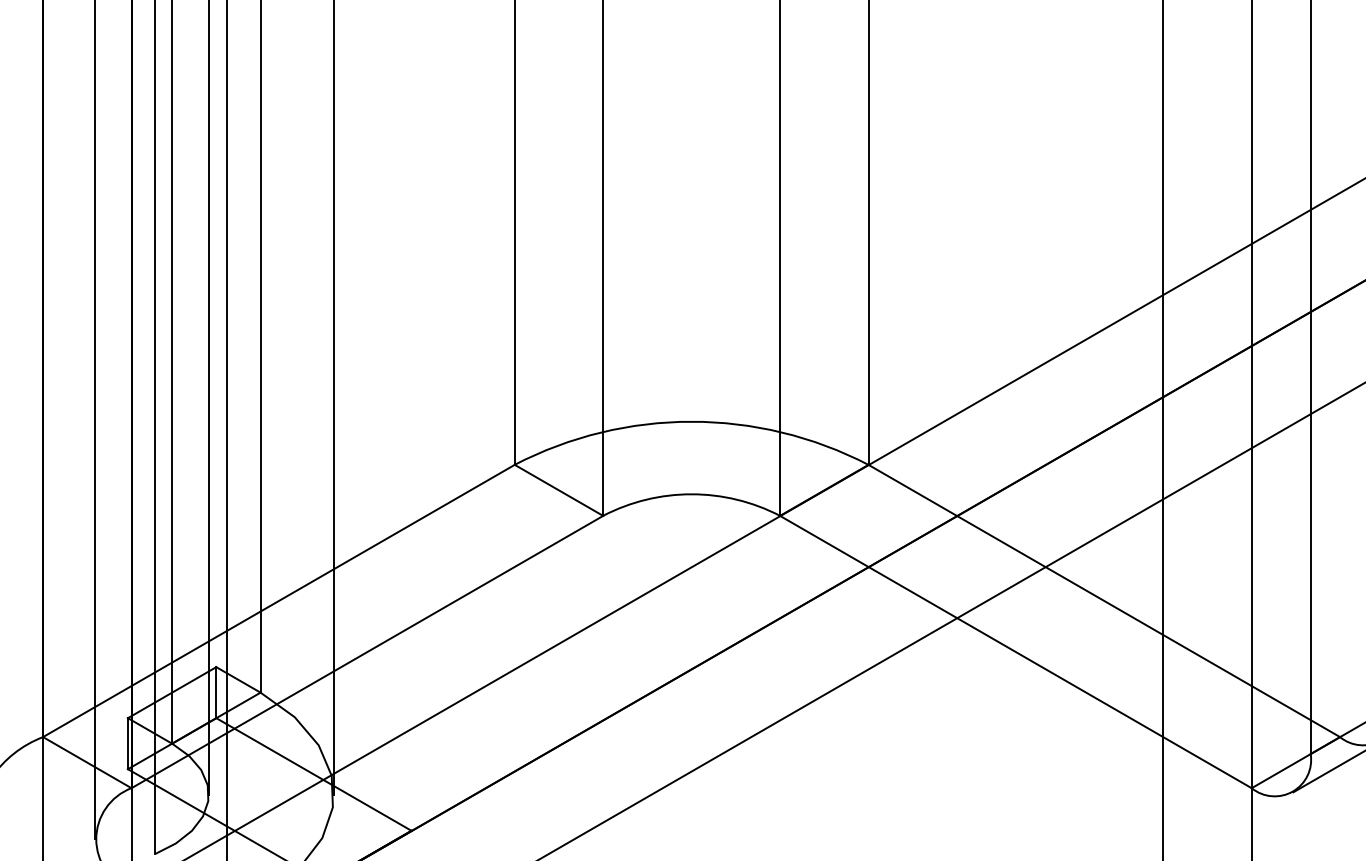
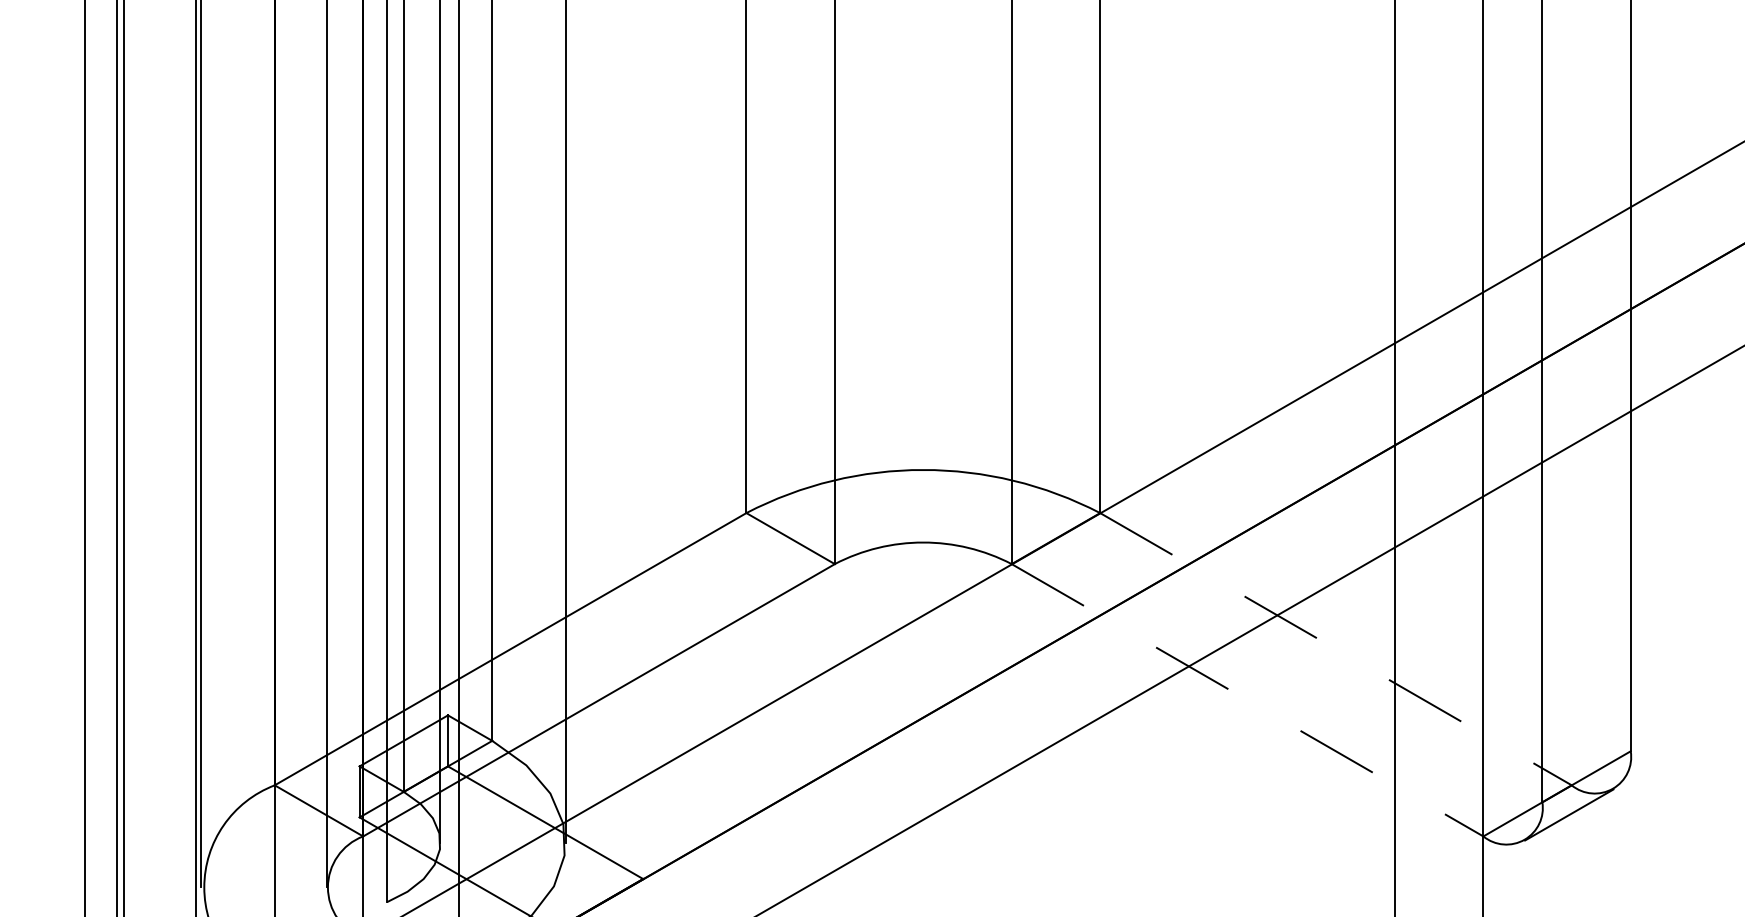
line: (1104, 601) -> (1336, 649), solid -> dashed
line: (1016, 652) -> (1248, 700), solid -> dashed

